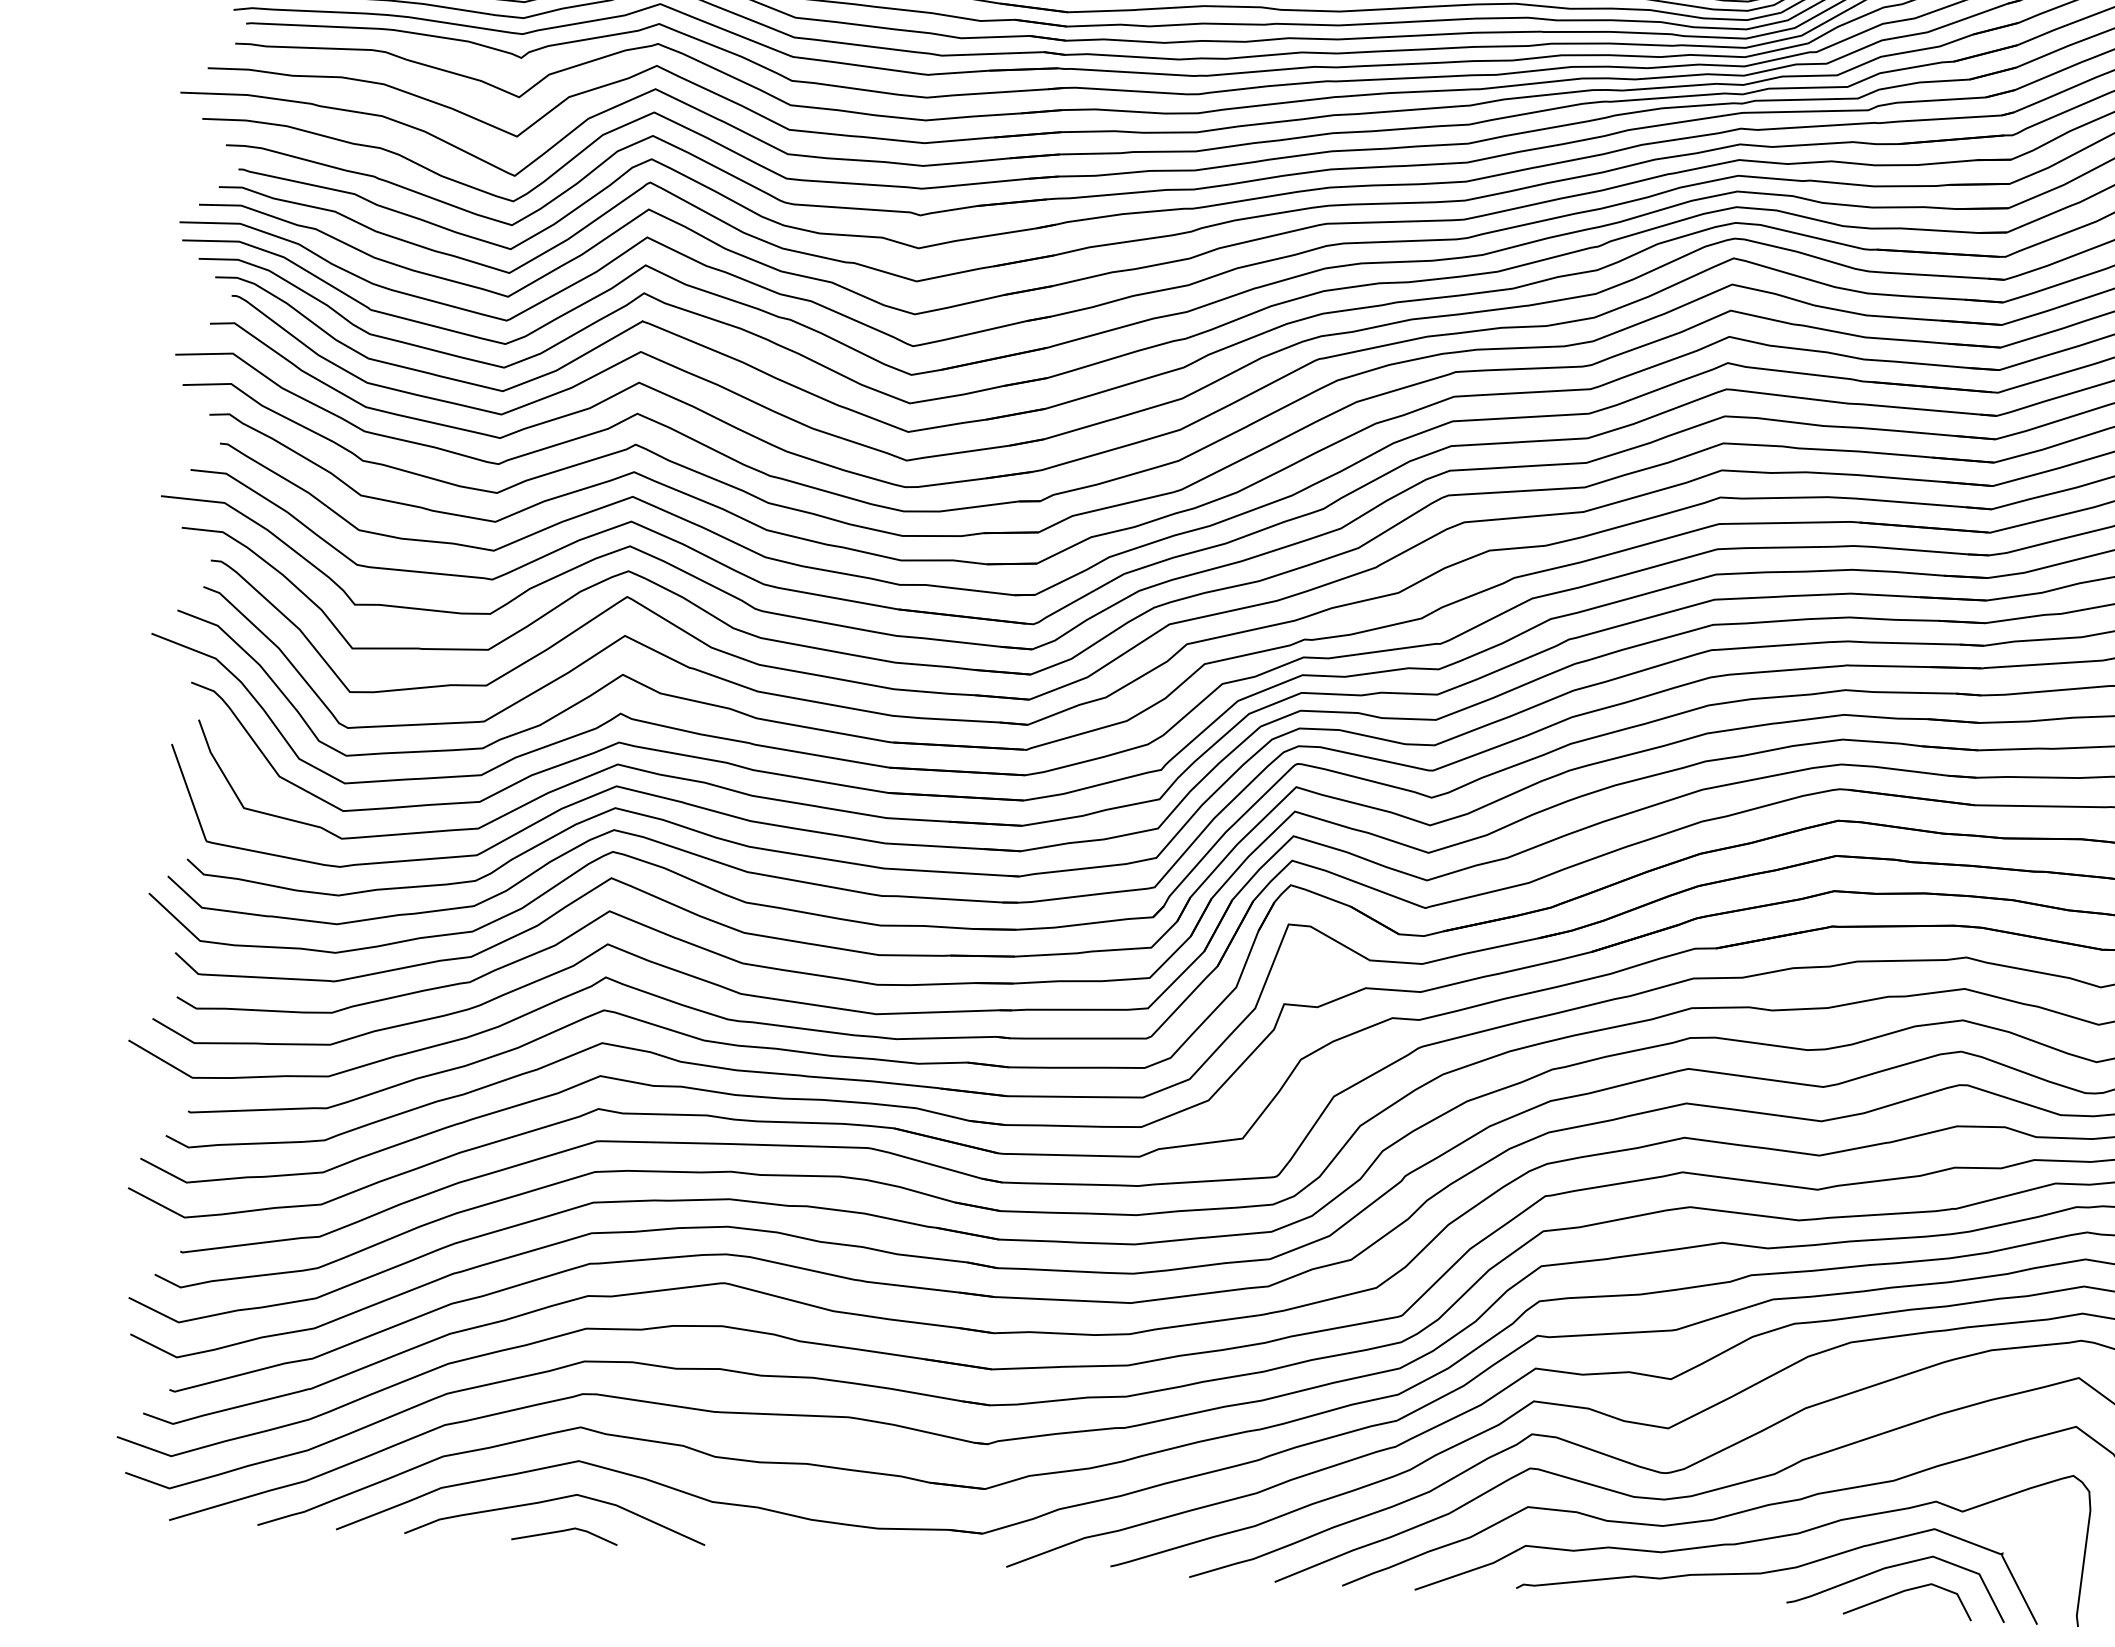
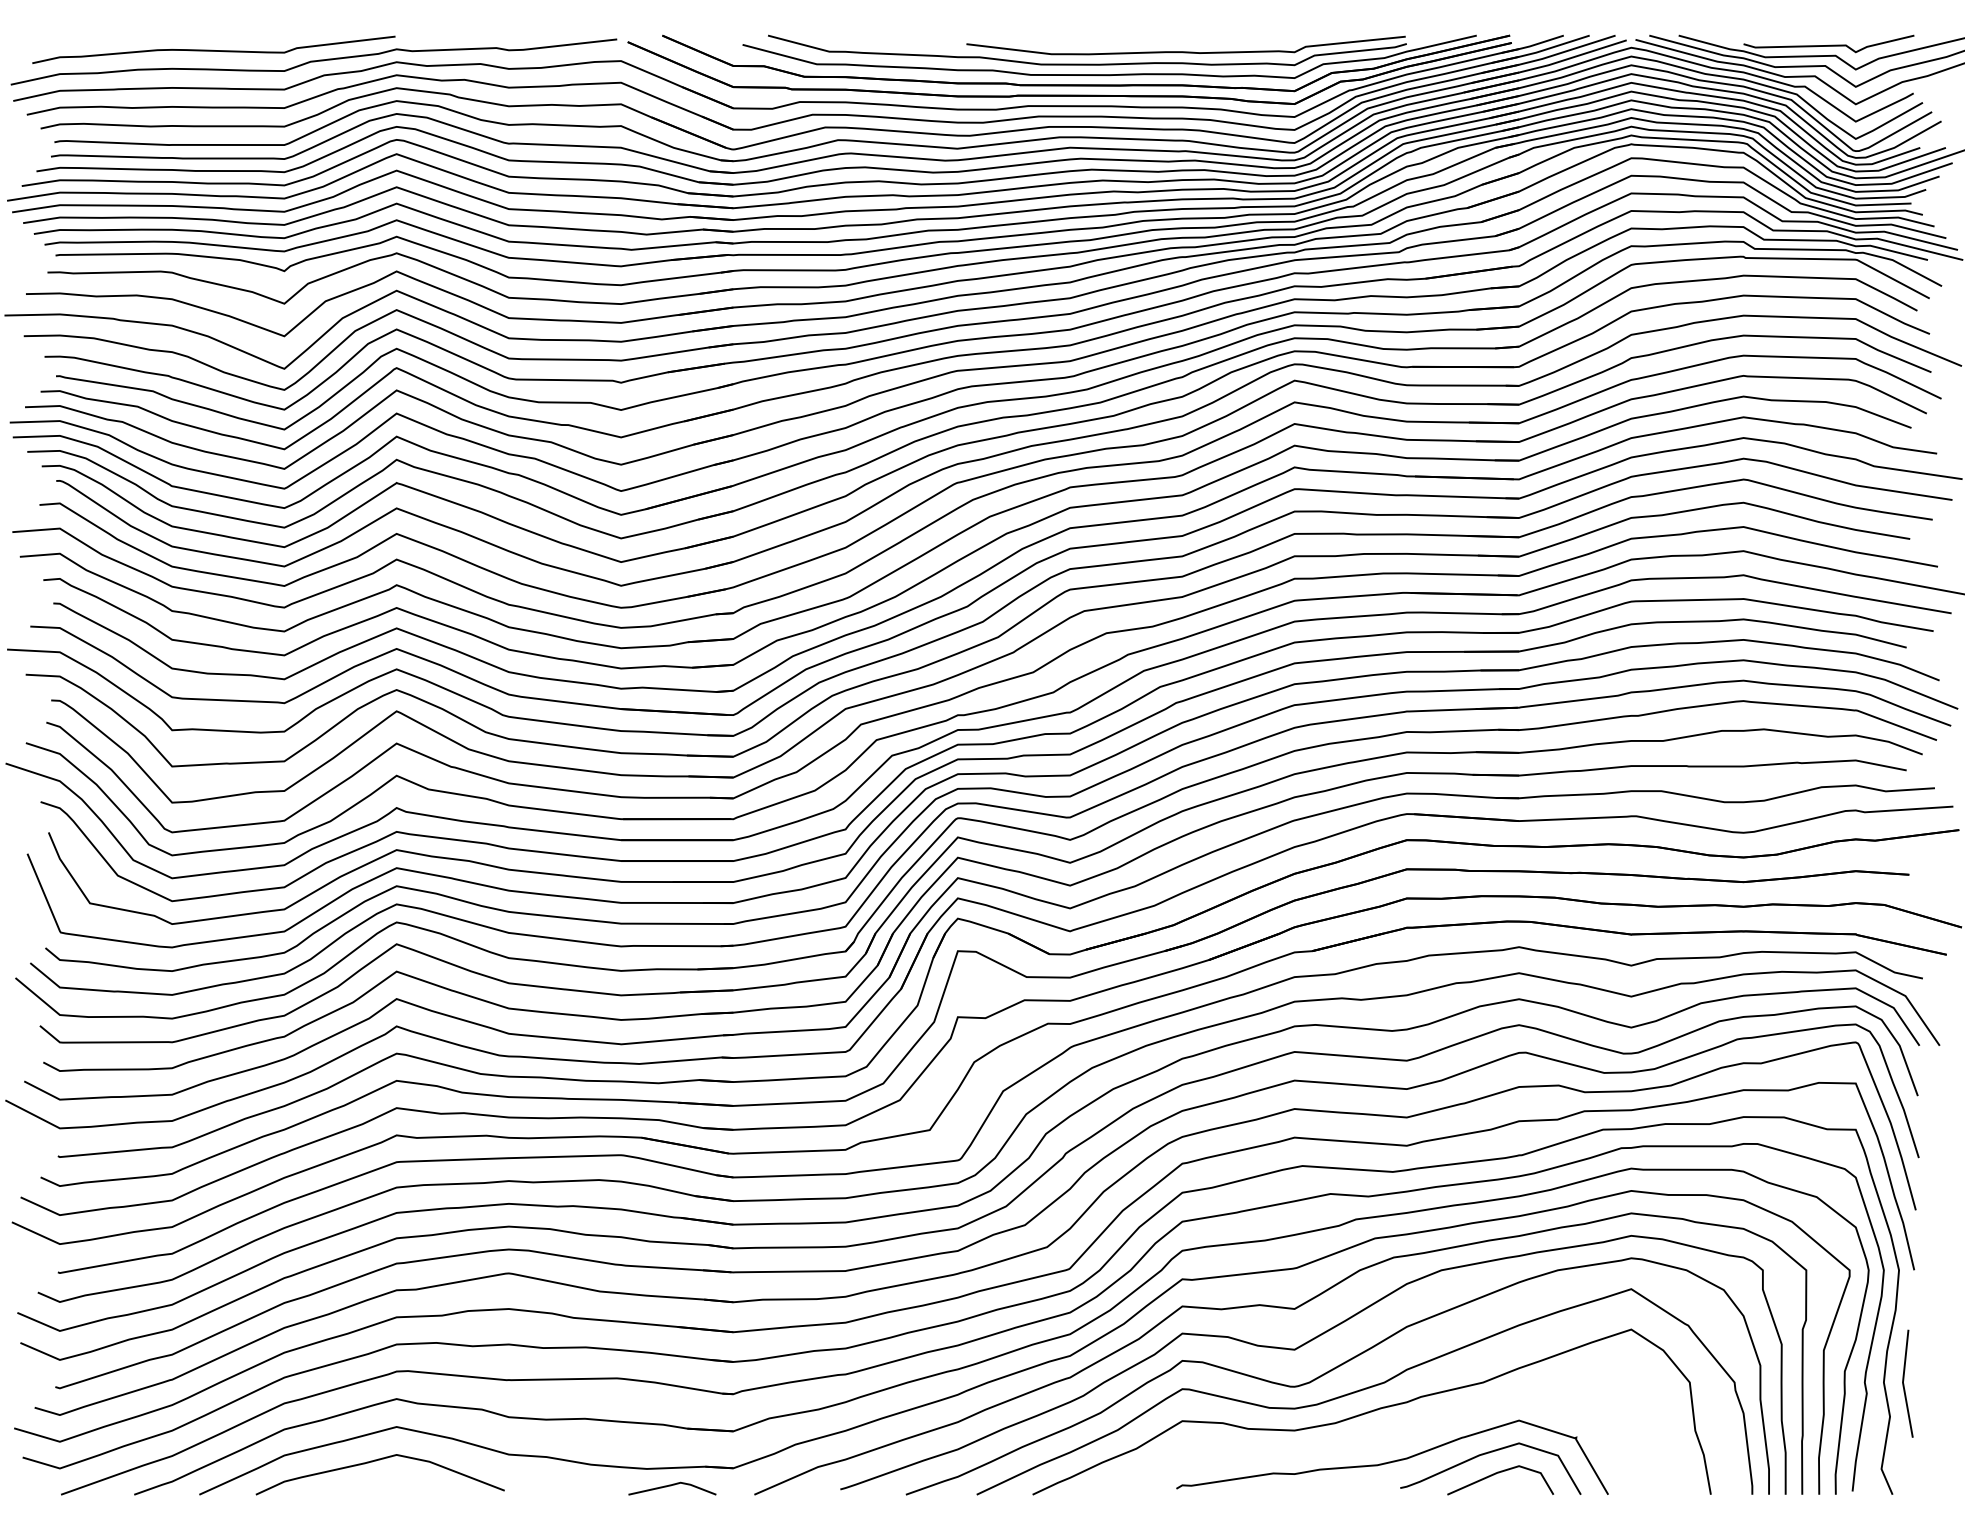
line: (563, 1532) -> (671, 1486), moved
curve: (1754, 1539) -> (1370, 1437), removed

